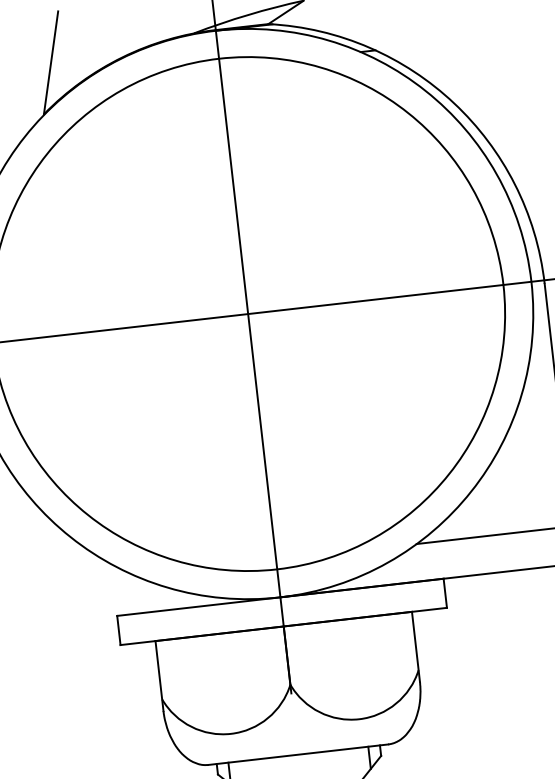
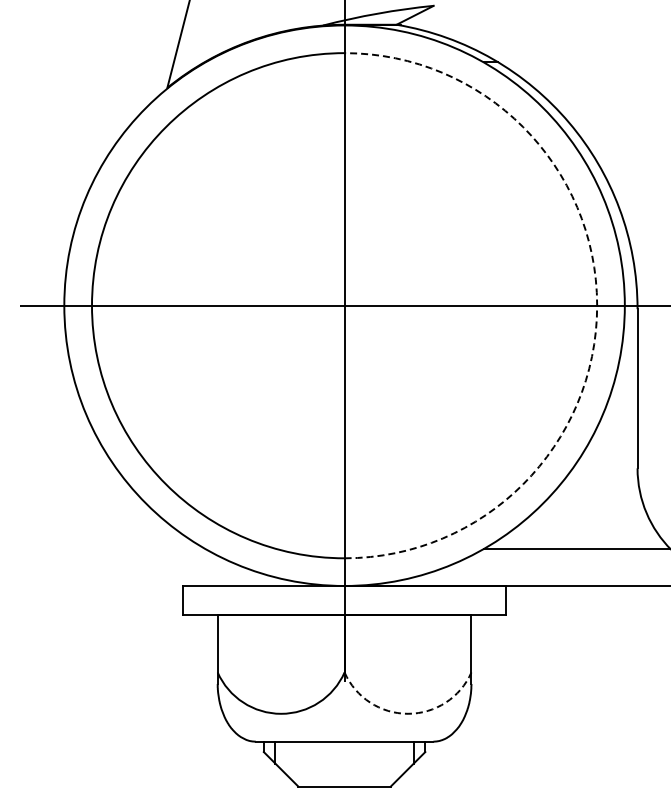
arc: (503, 284) -> (597, 305), solid -> dashed
arc: (359, 718) -> (408, 713), solid -> dashed

